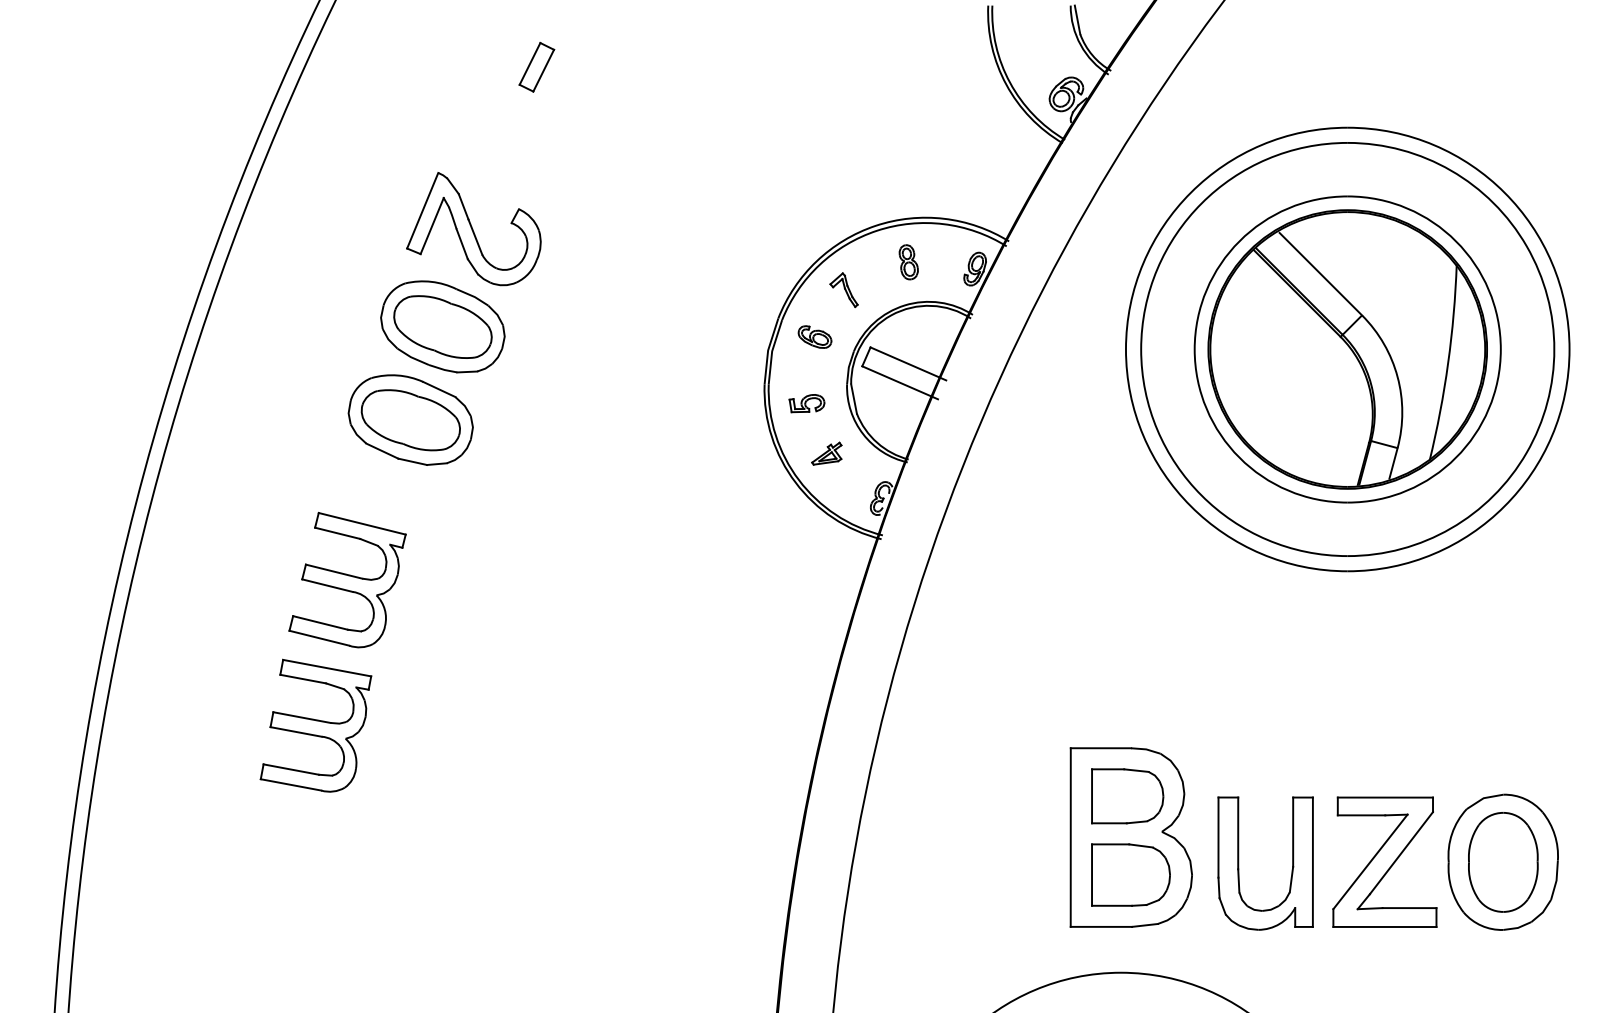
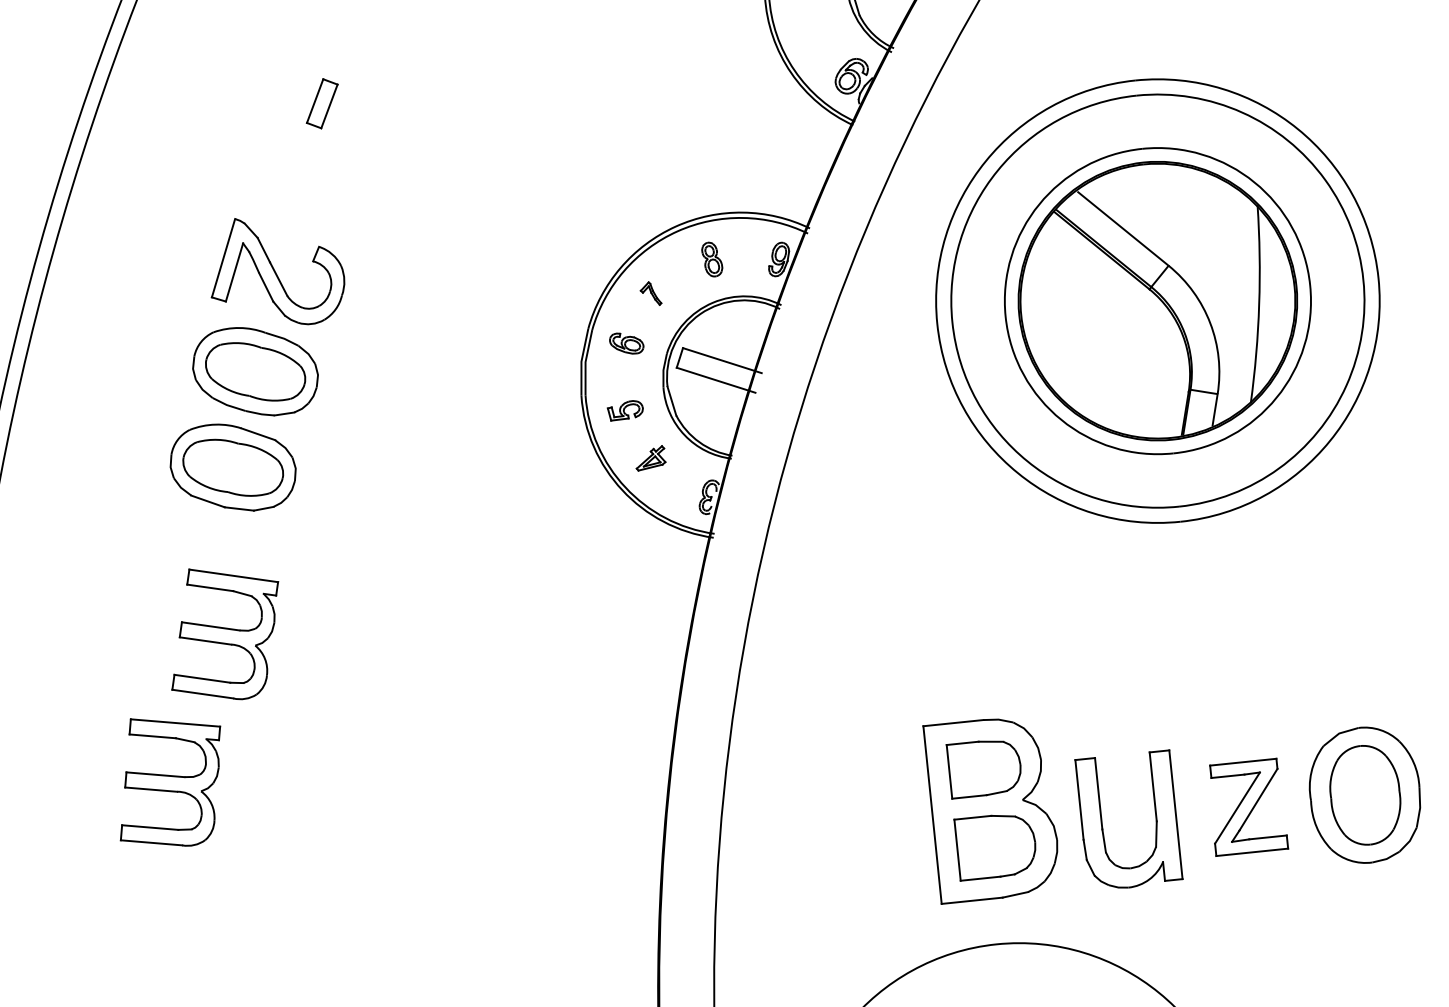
part: (843, 290) -> (650, 294), size x0.7
part: (347, 579) -> (224, 632), moved
part: (1384, 861) -> (1247, 806), size x0.7

